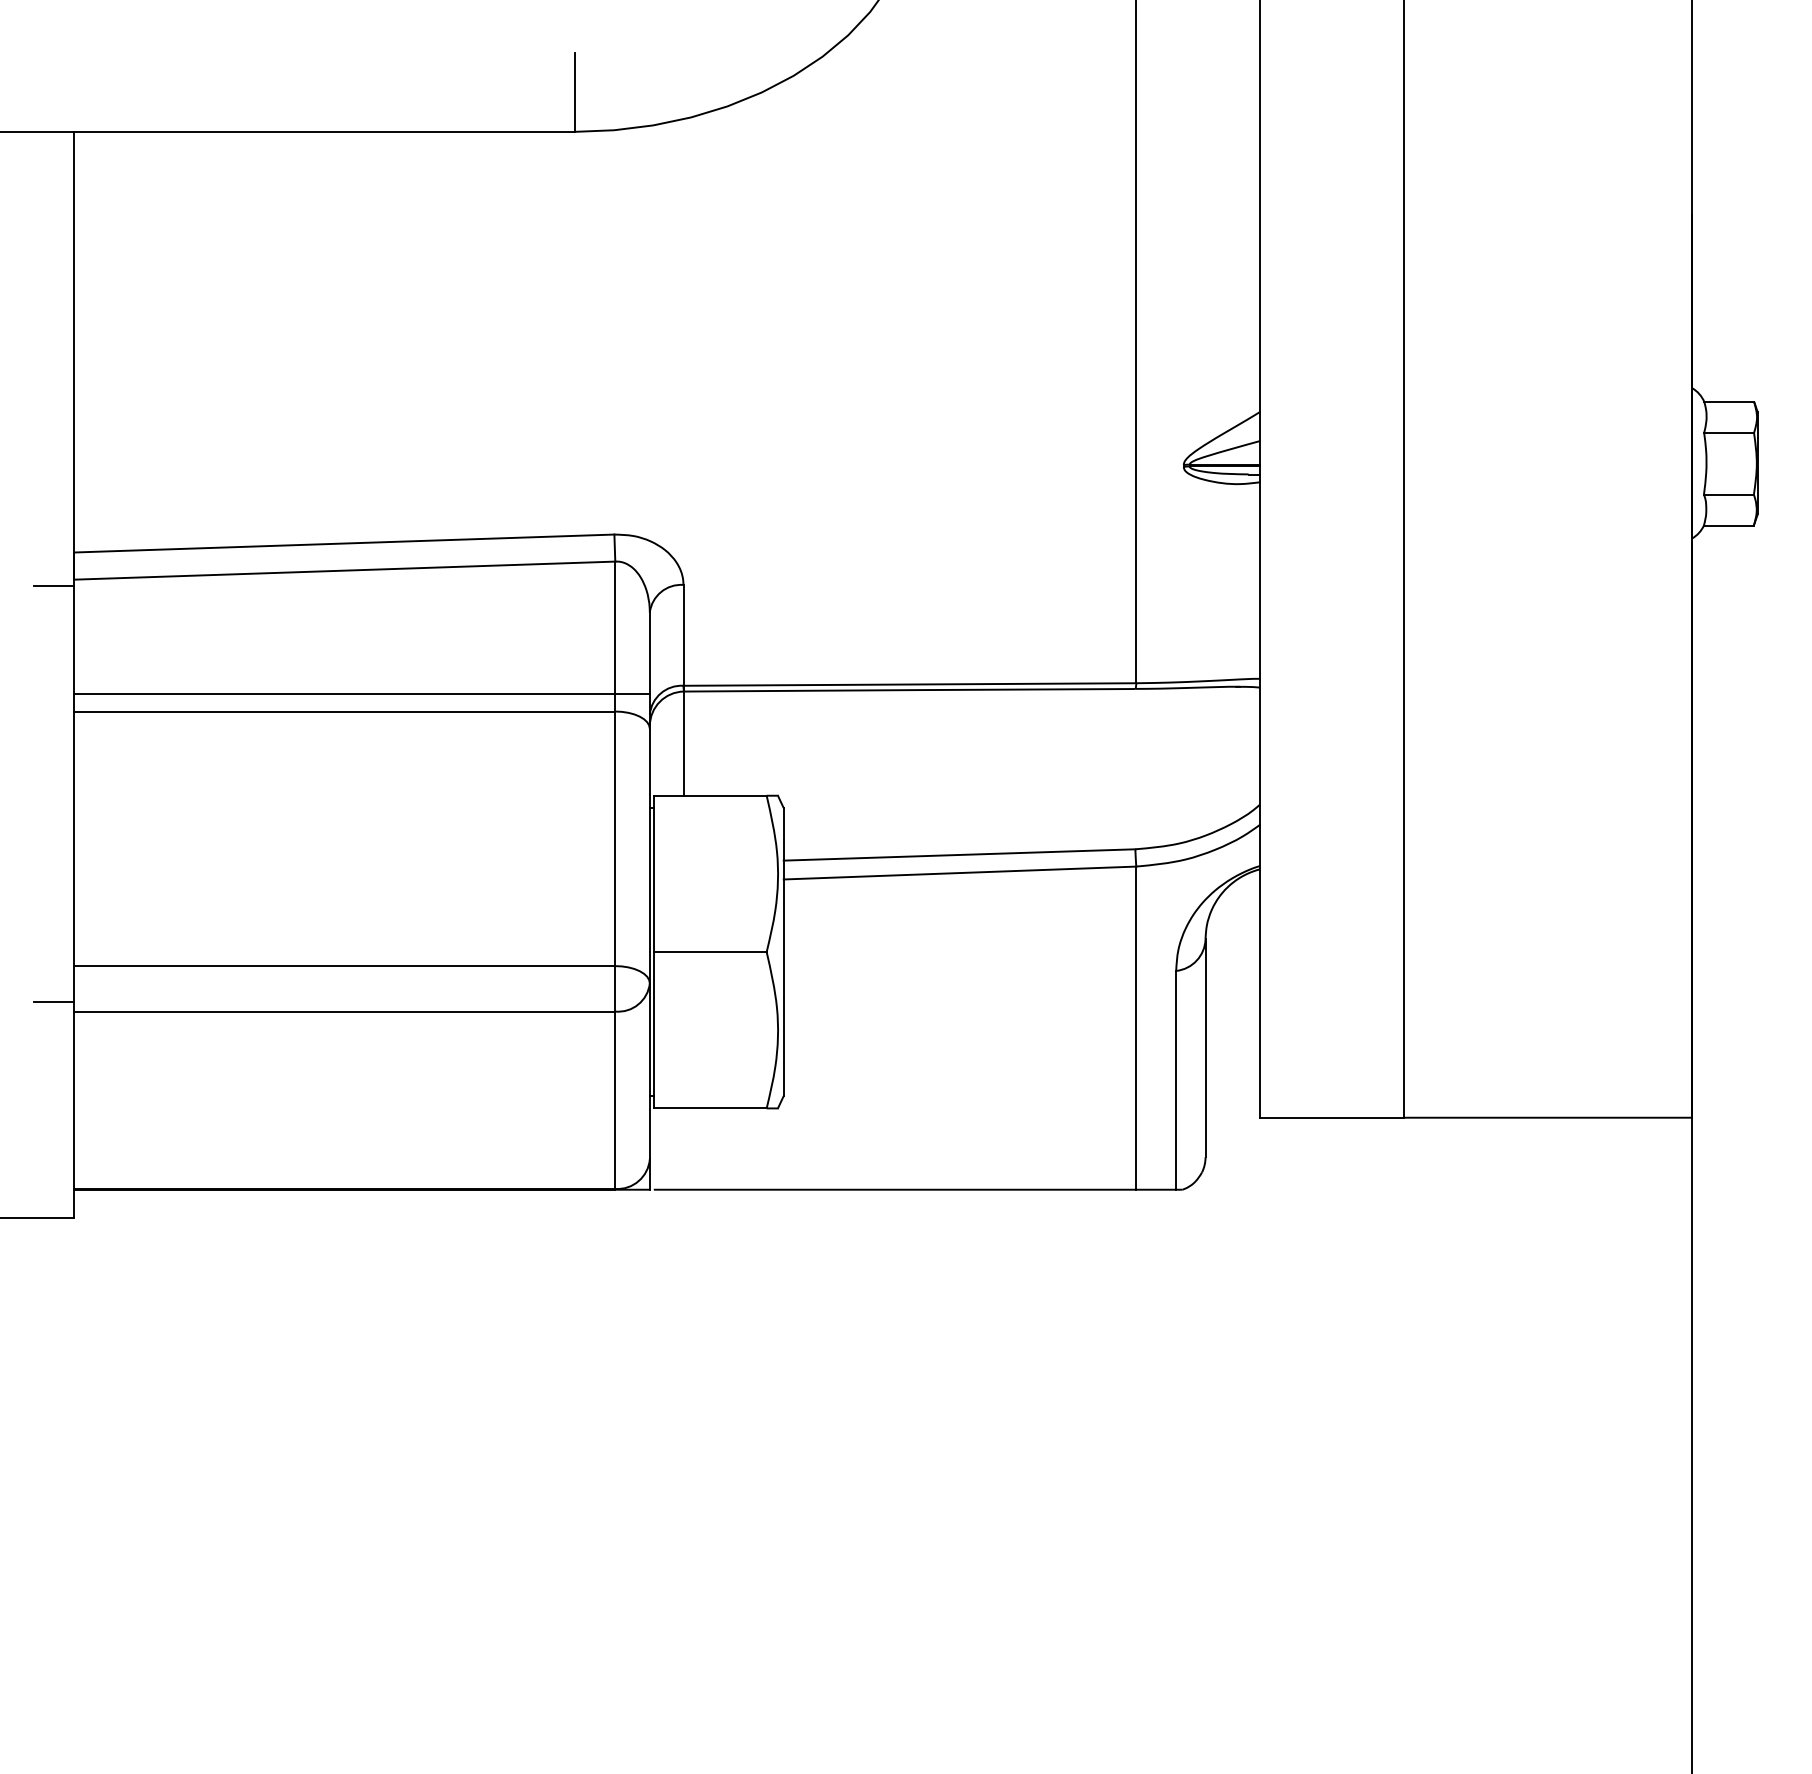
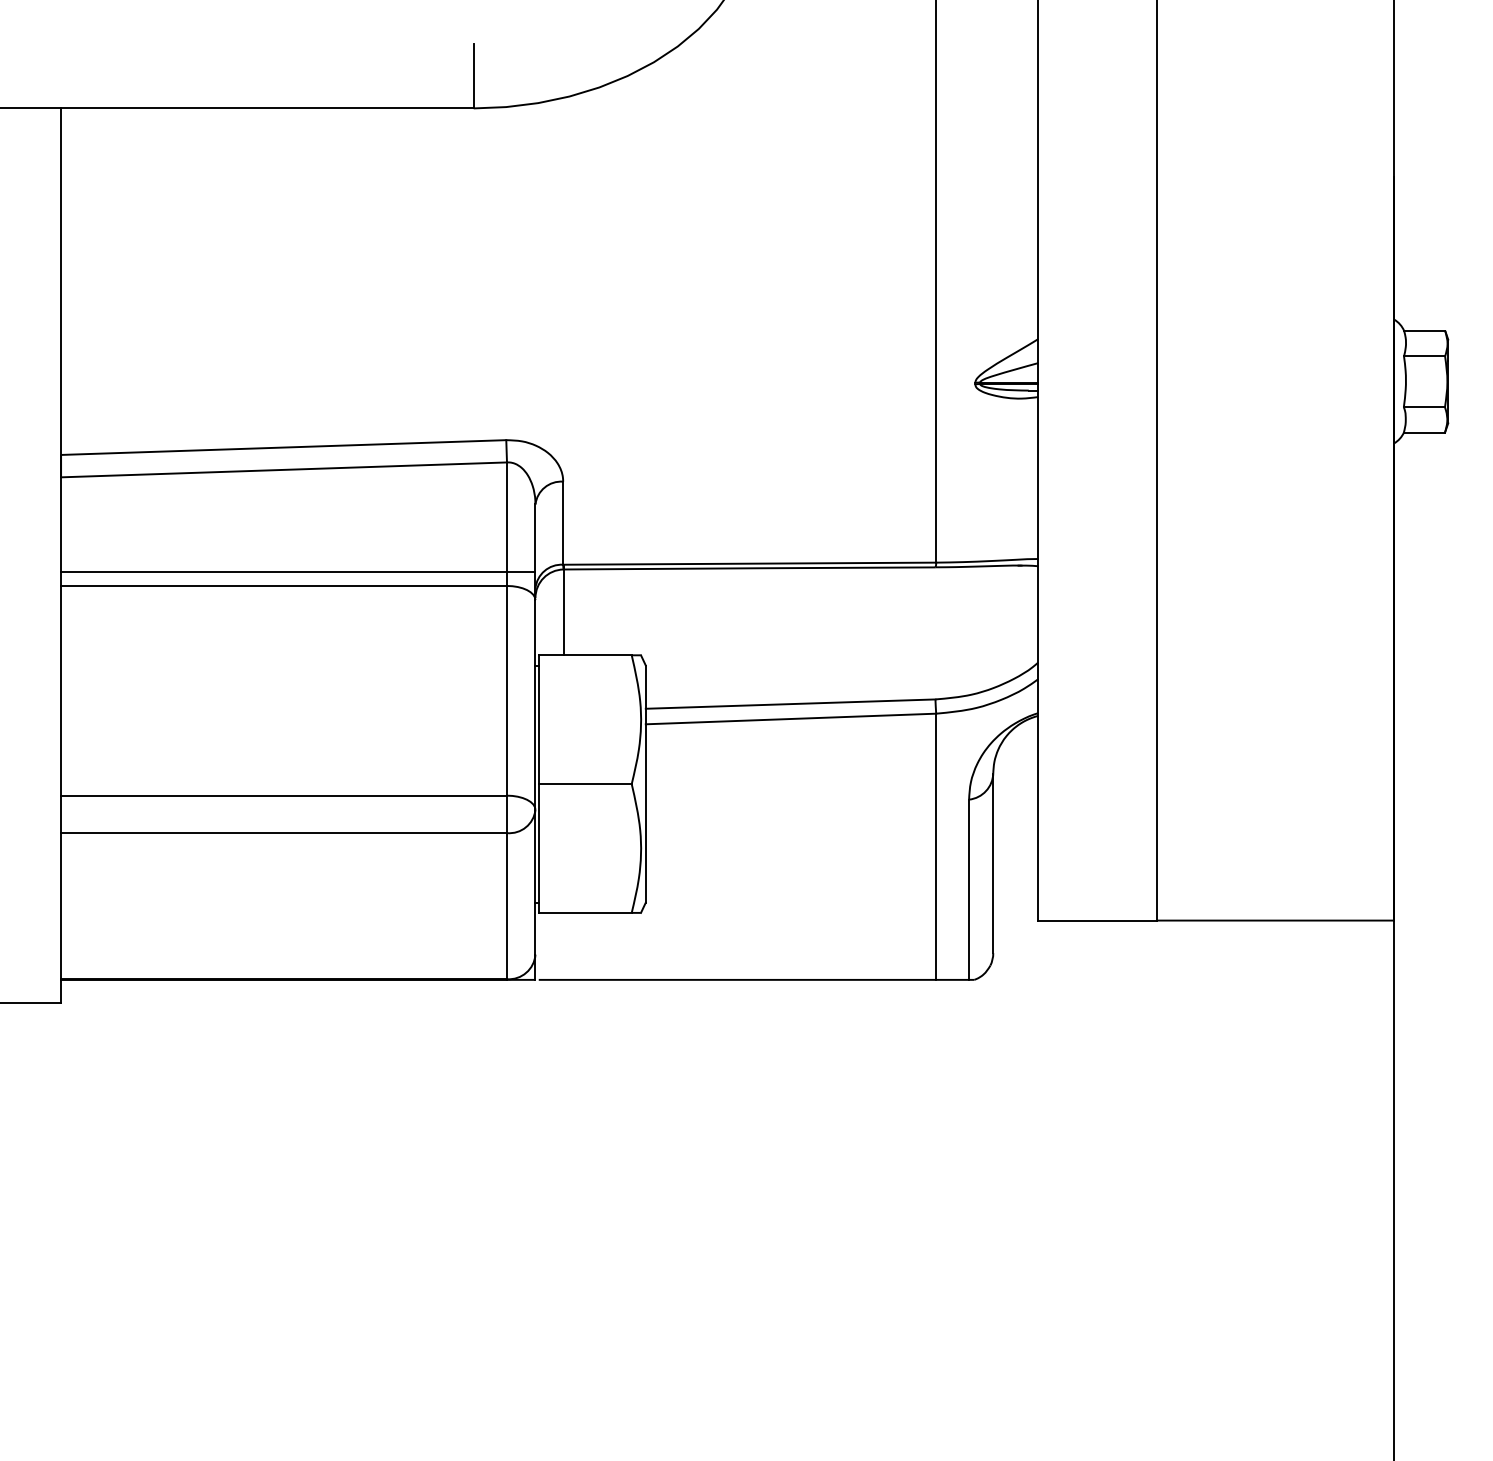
line: (53, 585) -> (44, 482), removed
line: (53, 1002) -> (44, 825), removed

